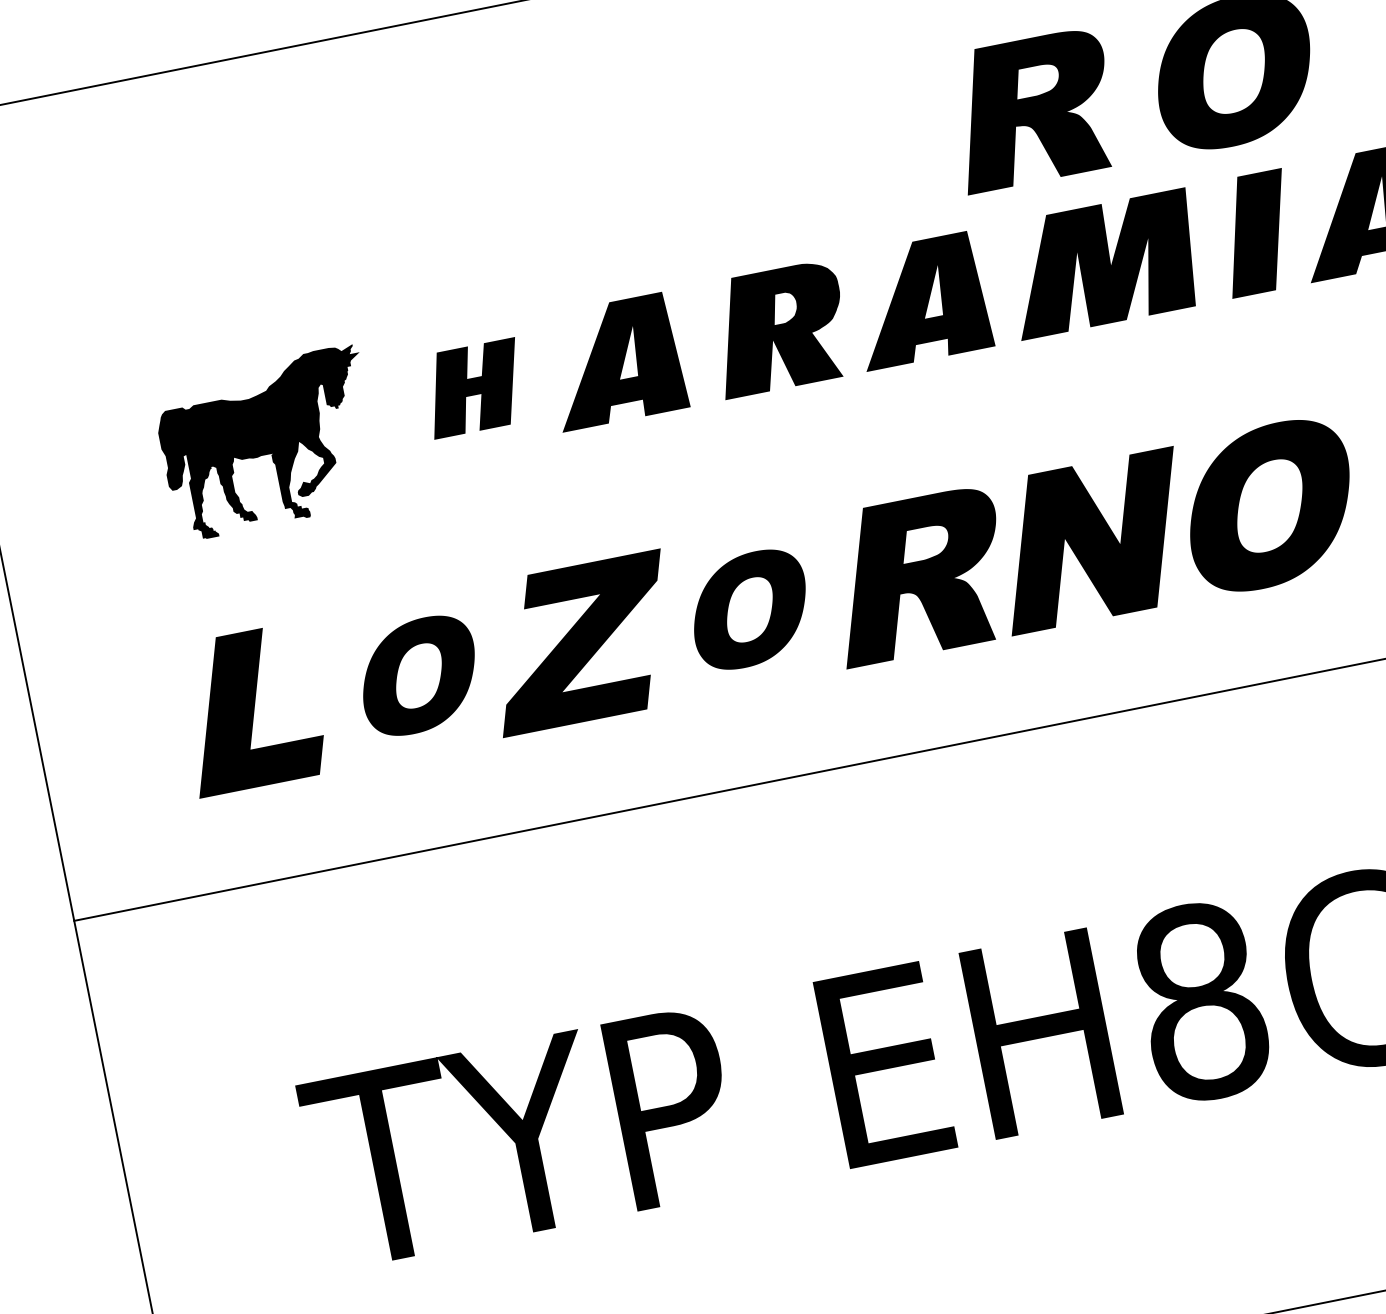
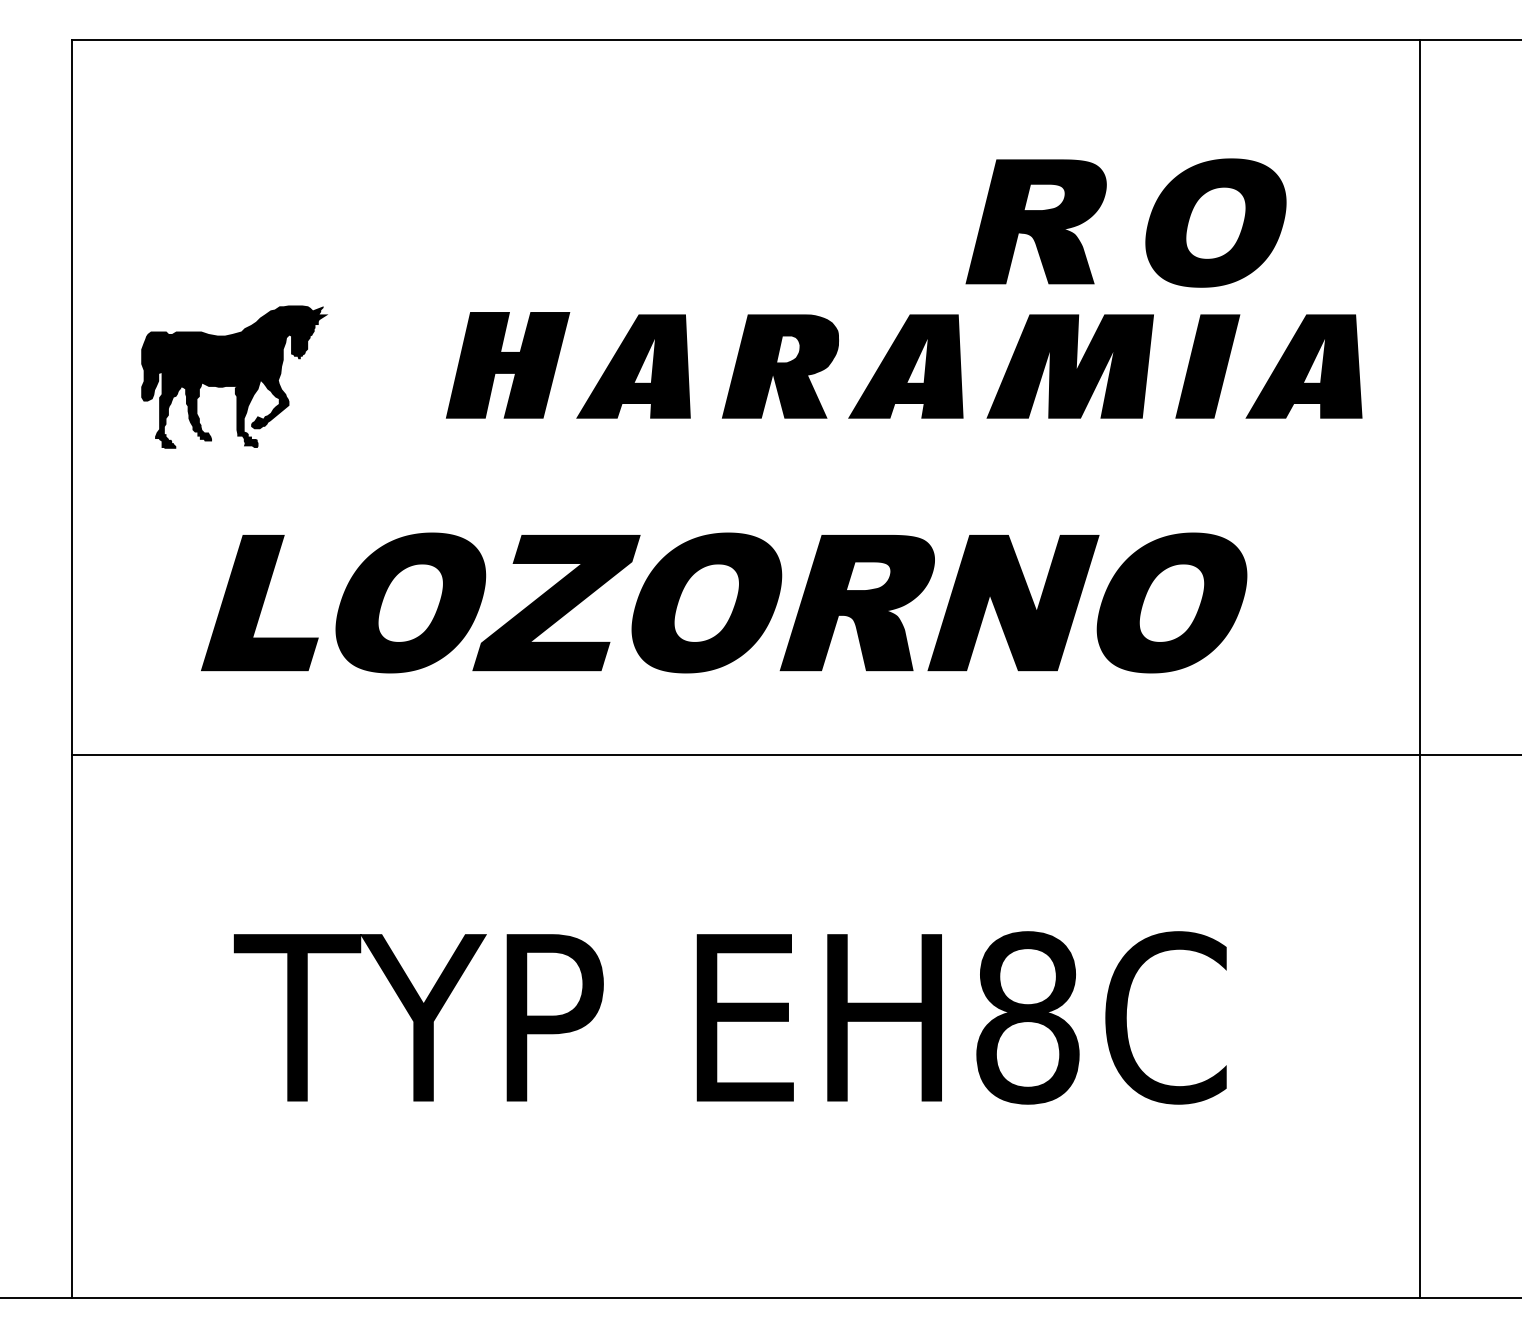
part: (475, 388) -> (508, 365), size x1.43
part: (268, 442) -> (234, 376), moved
part: (749, 609) -> (706, 602), size x1.43
part: (418, 675) -> (410, 602), size x1.43

